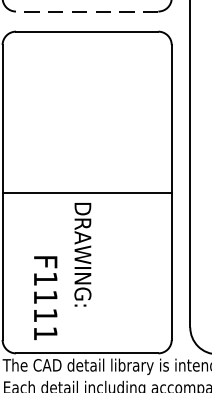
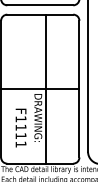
line: (87, 11) -> (40, 5), dashed -> solid
line: (100, 191) -> (46, 88), added
text: (44, 296) -> (20, 127), moved

